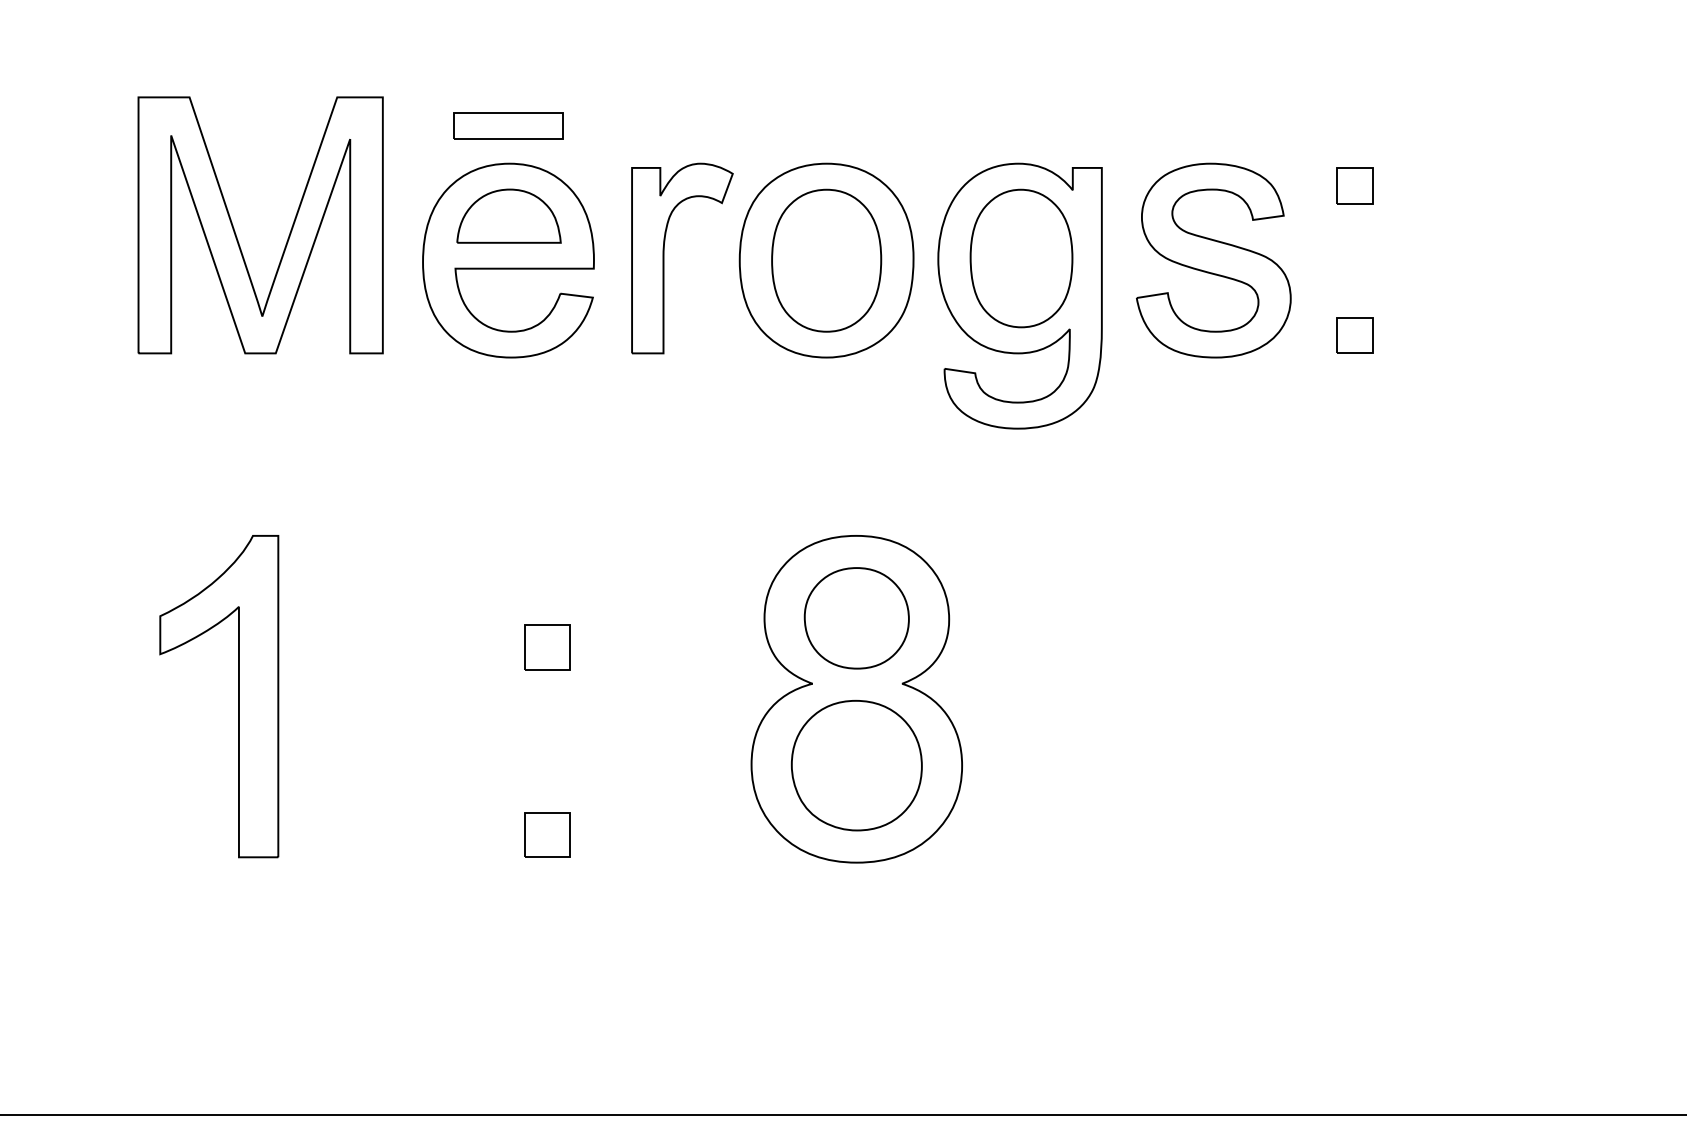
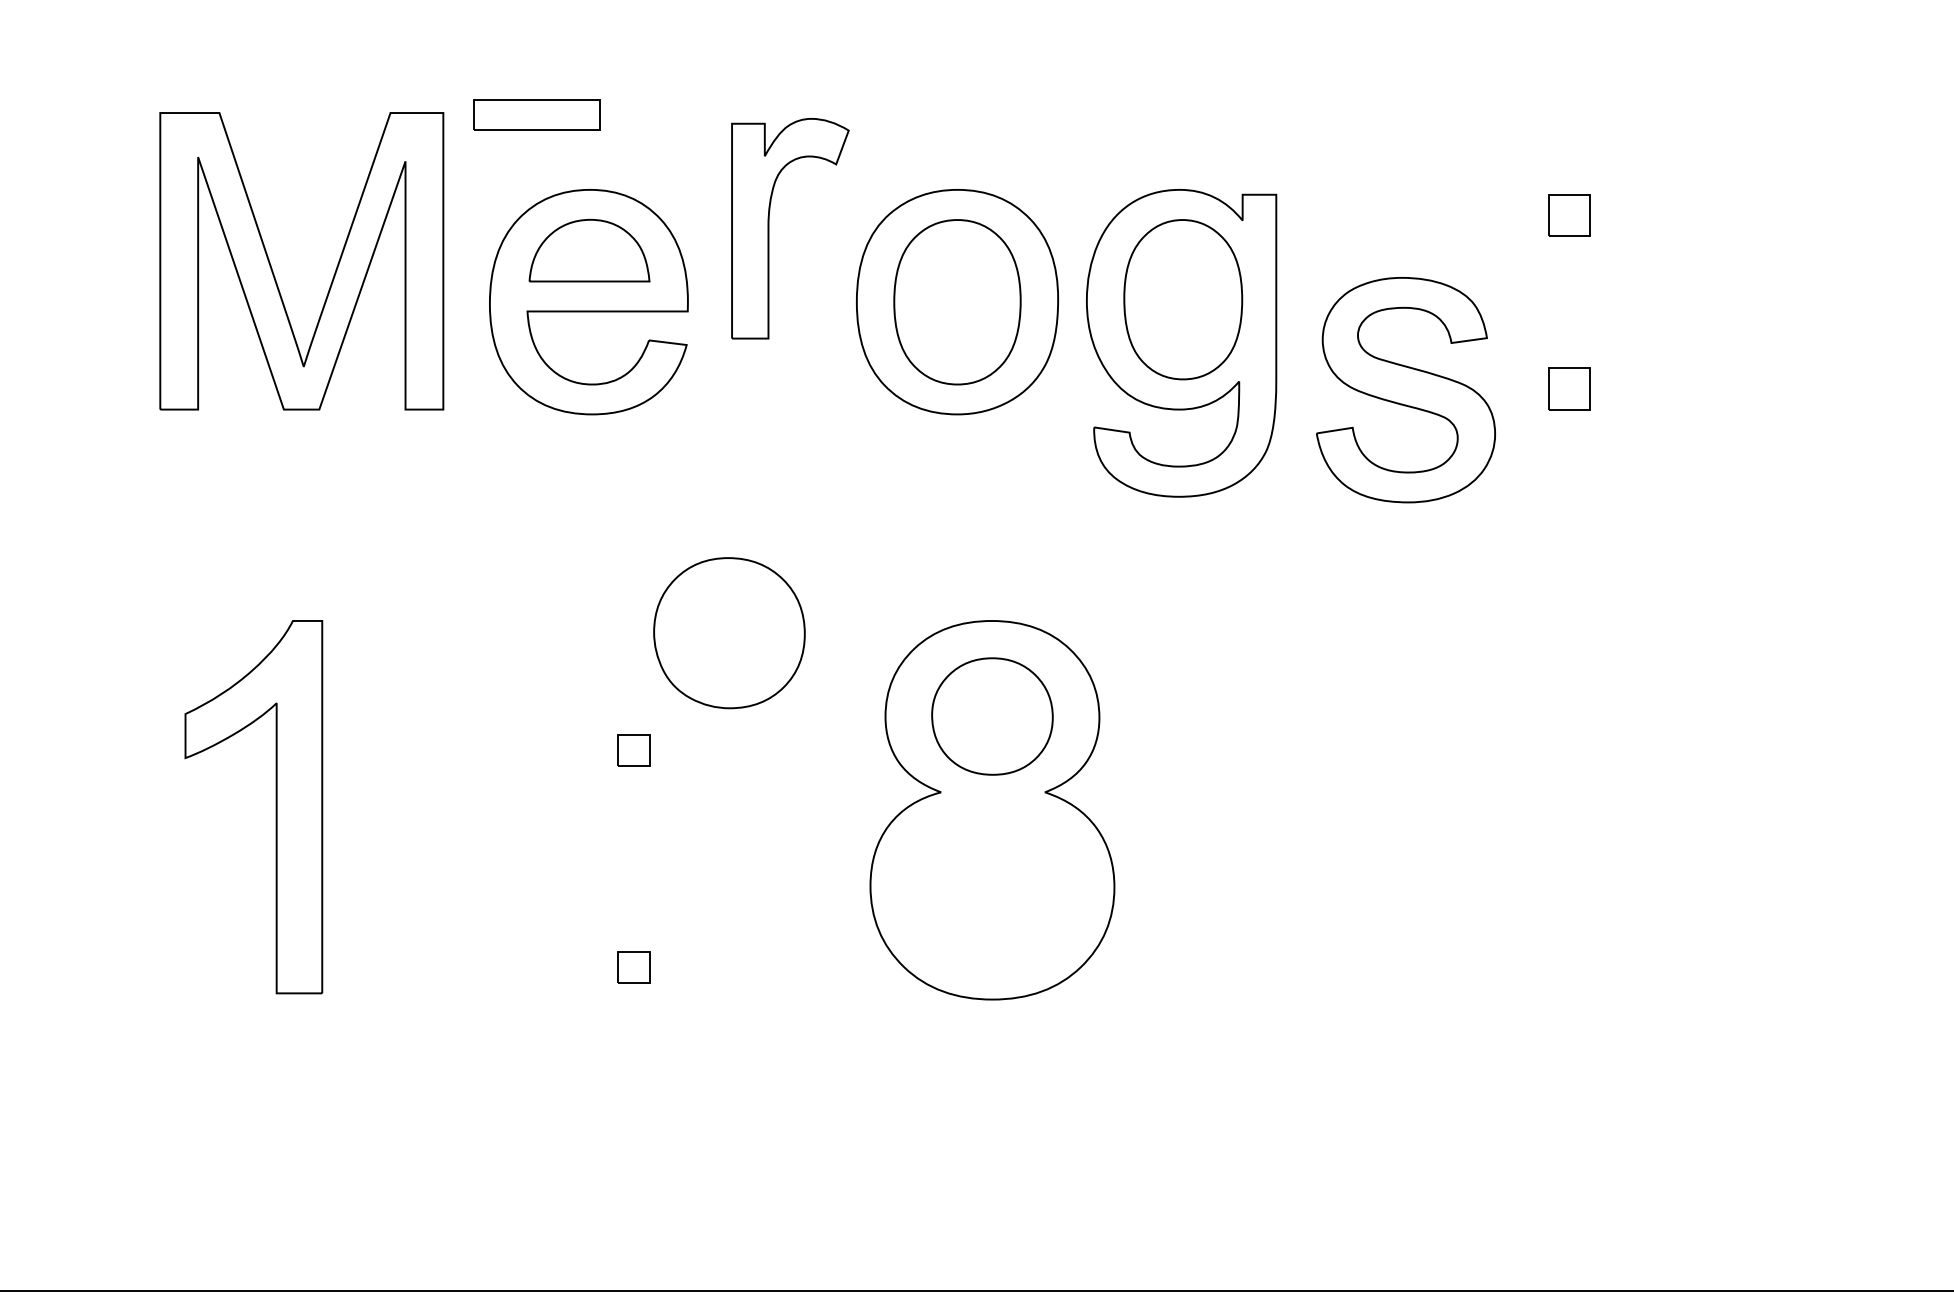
part: (508, 125) -> (536, 114), moved
part: (664, 258) -> (769, 228), moved
part: (1213, 260) -> (1405, 390), moved
part: (546, 647) -> (633, 750), size x0.6
part: (856, 765) -> (729, 633), moved
part: (546, 834) -> (633, 967), size x0.6

